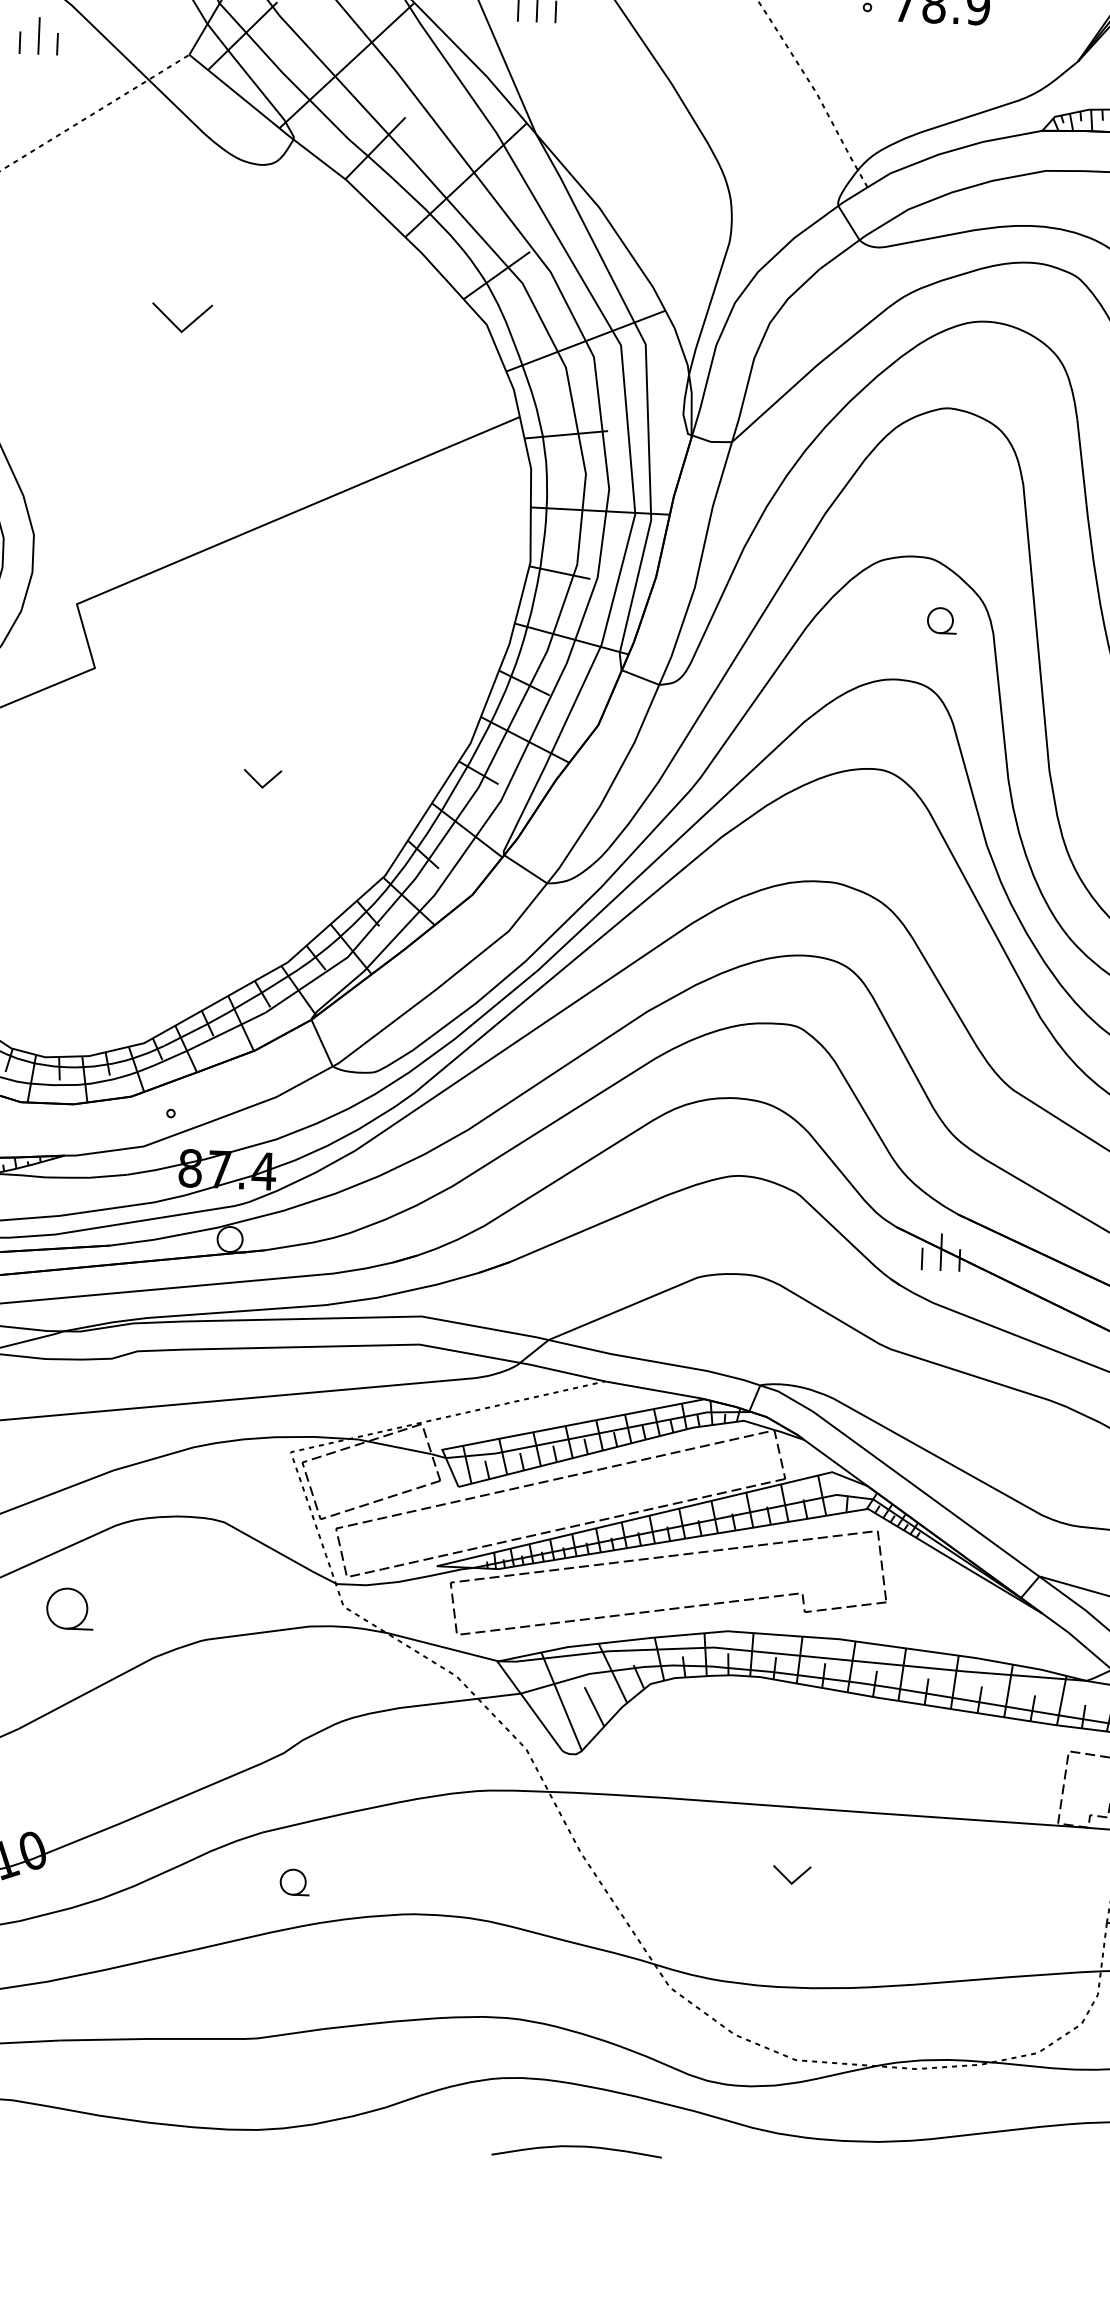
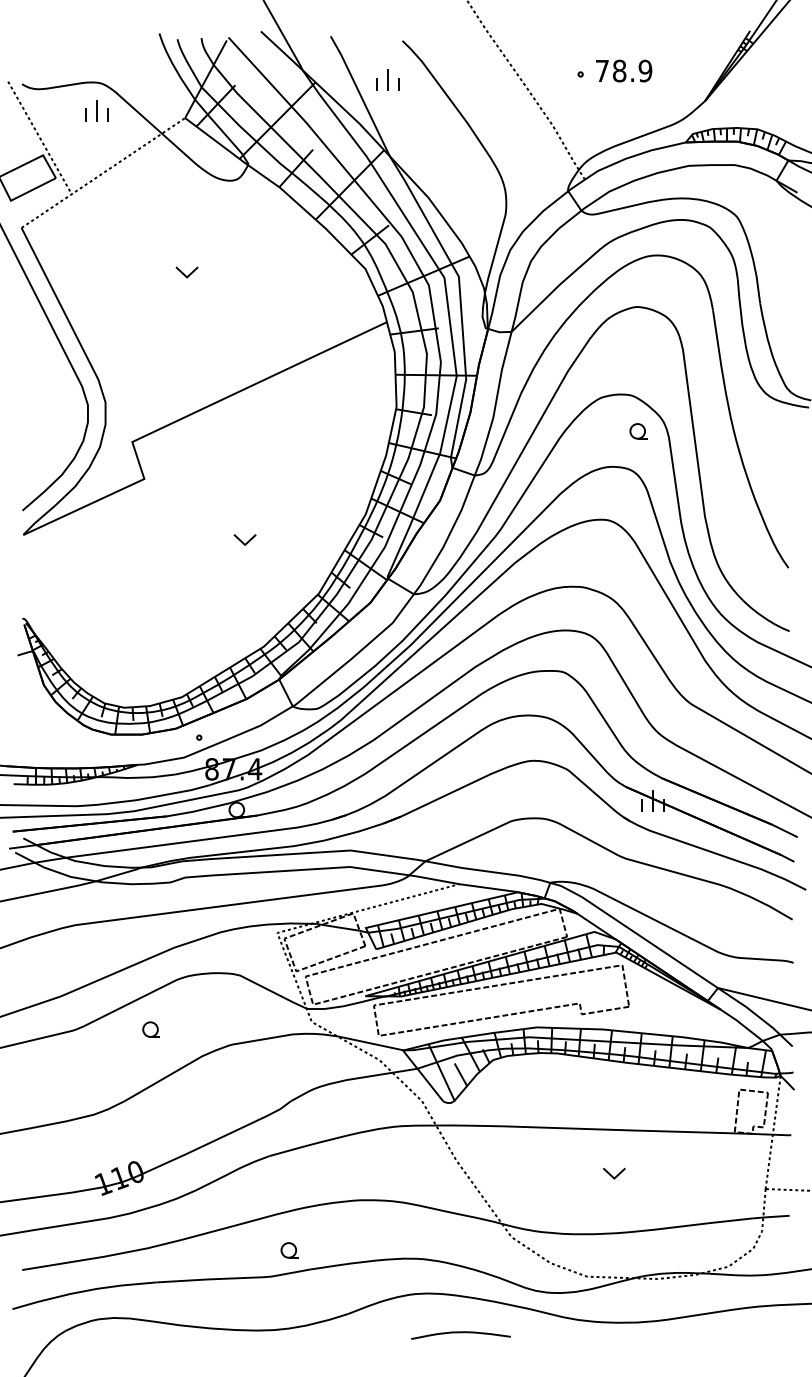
part: (181, 318) -> (186, 272), size x0.62
part: (67, 1608) -> (150, 1029), size x0.62
part: (792, 1875) -> (614, 1173), moved
part: (294, 1882) -> (289, 1250), moved

